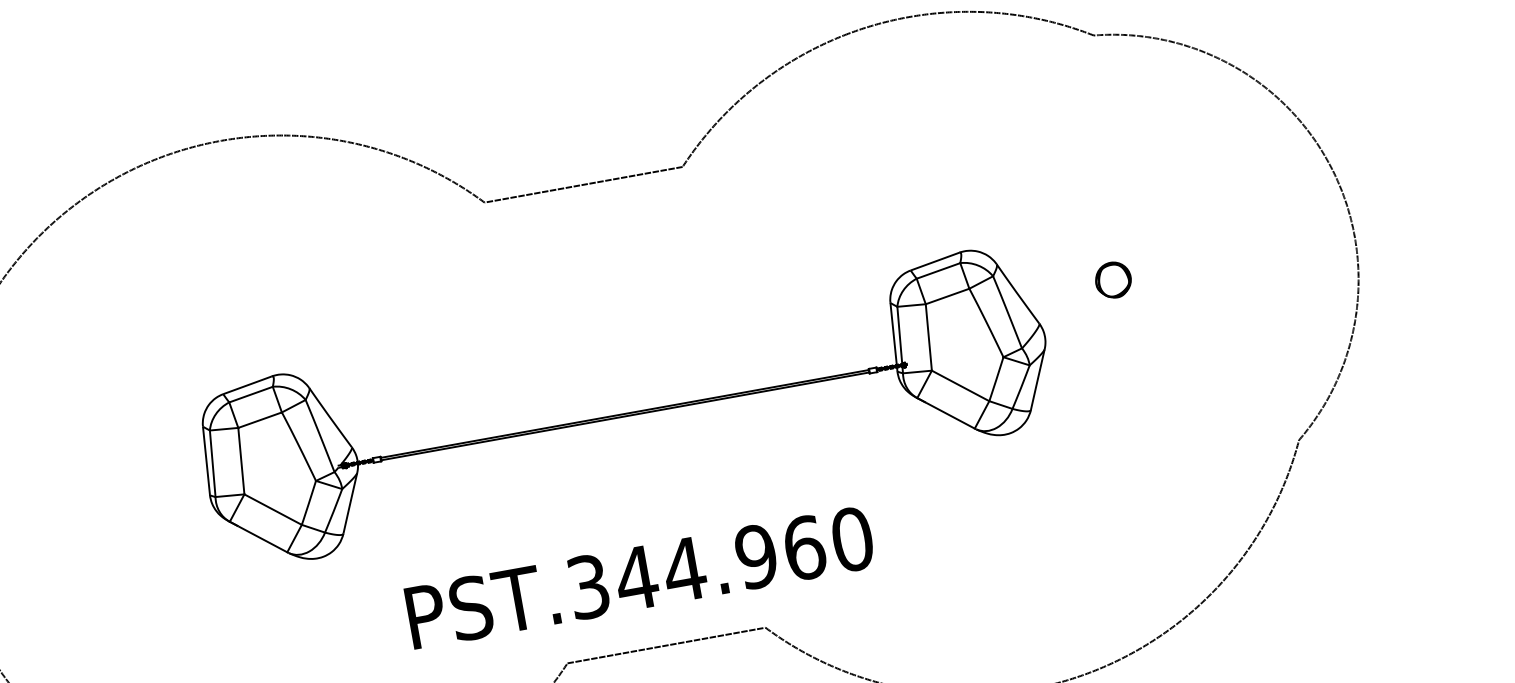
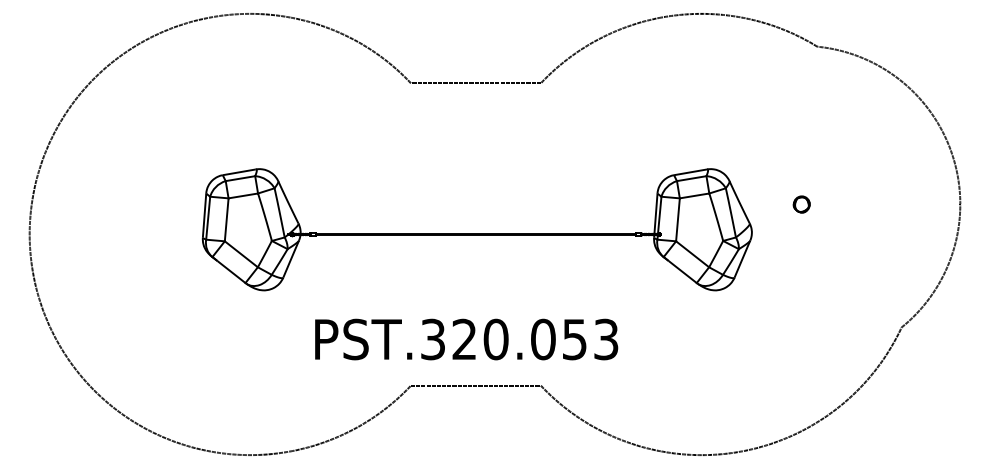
circle: (1112, 280) -> (801, 204), size x0.71
text: (743, 559) -> (534, 339), PST.344.960 -> PST.320.053

